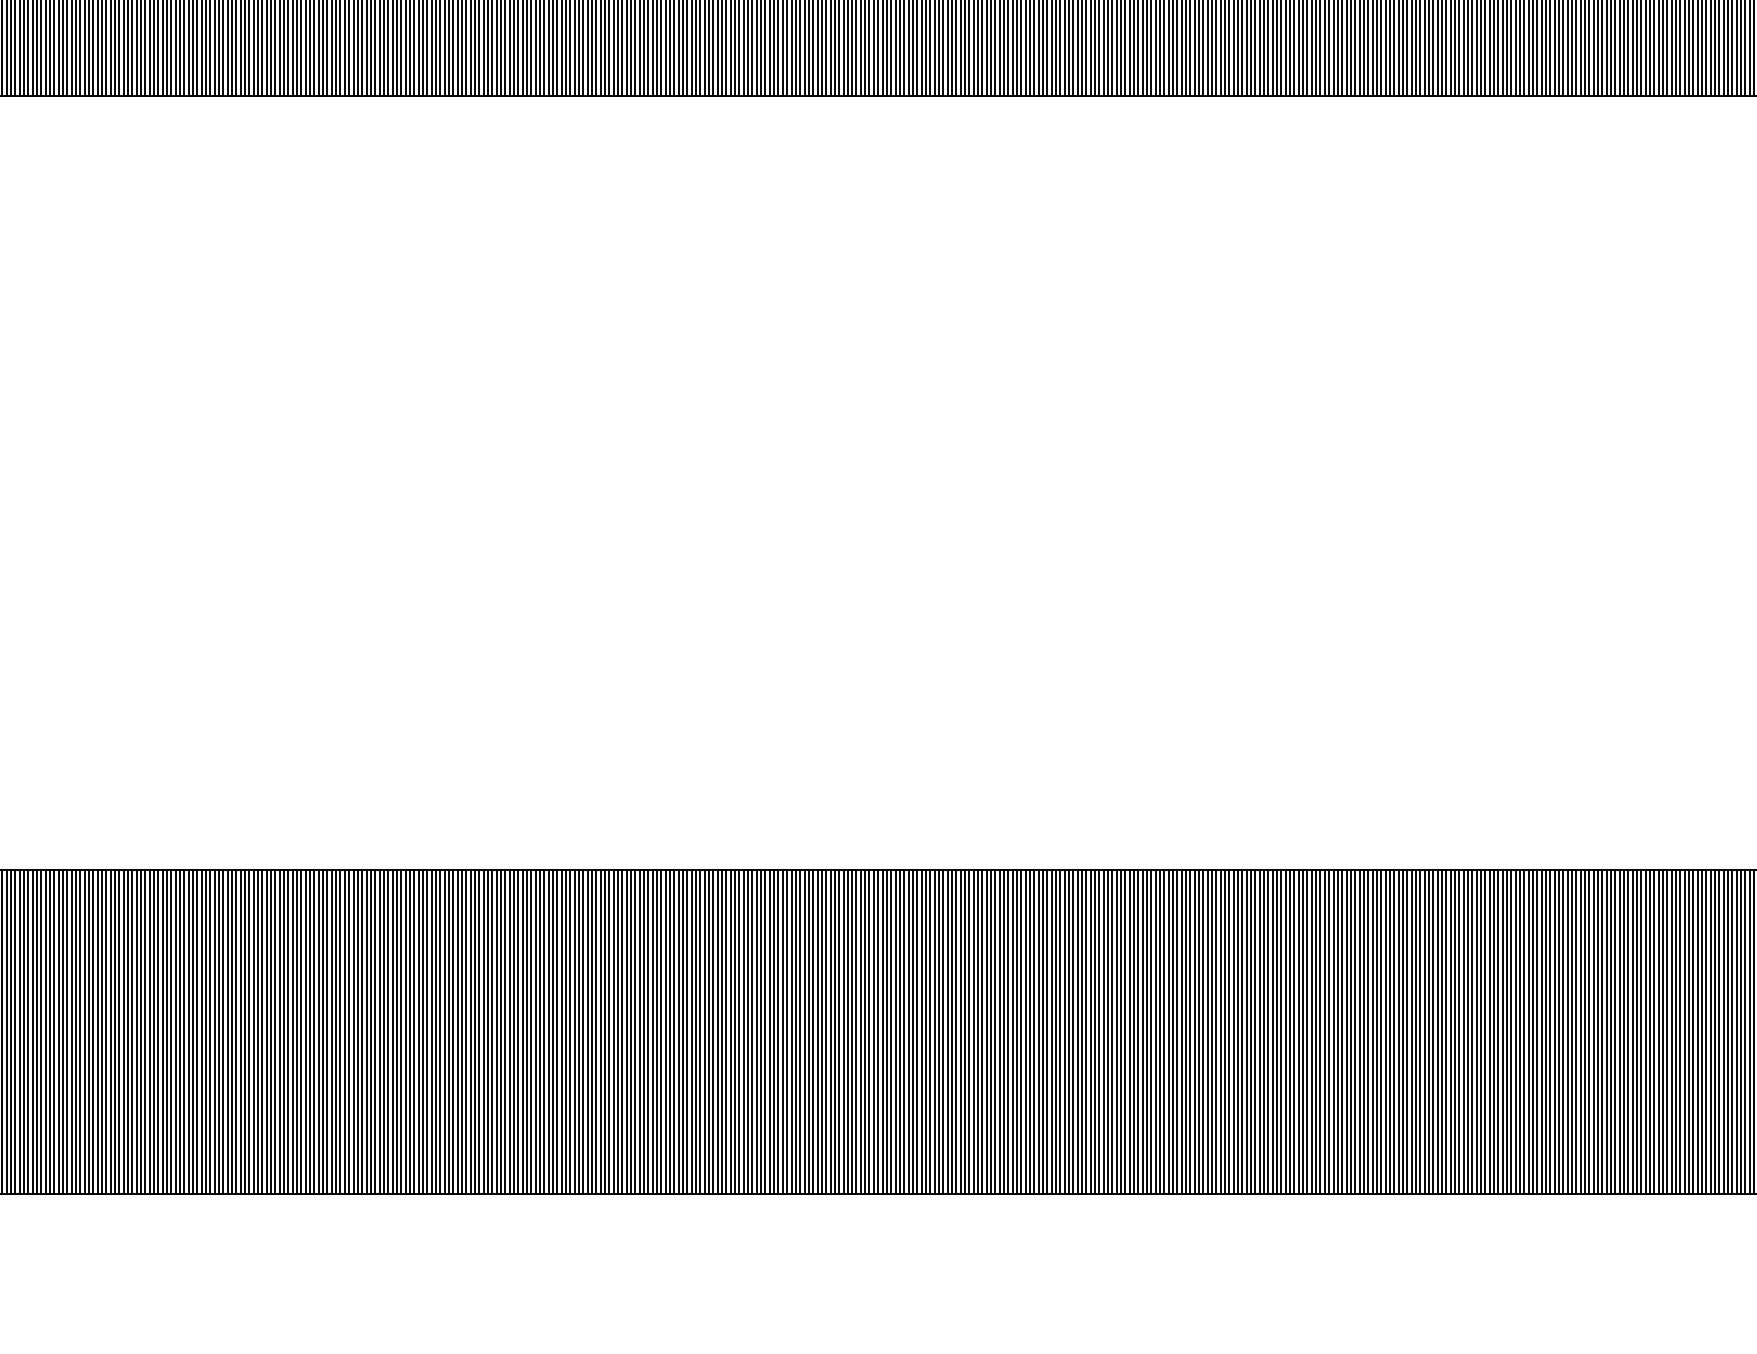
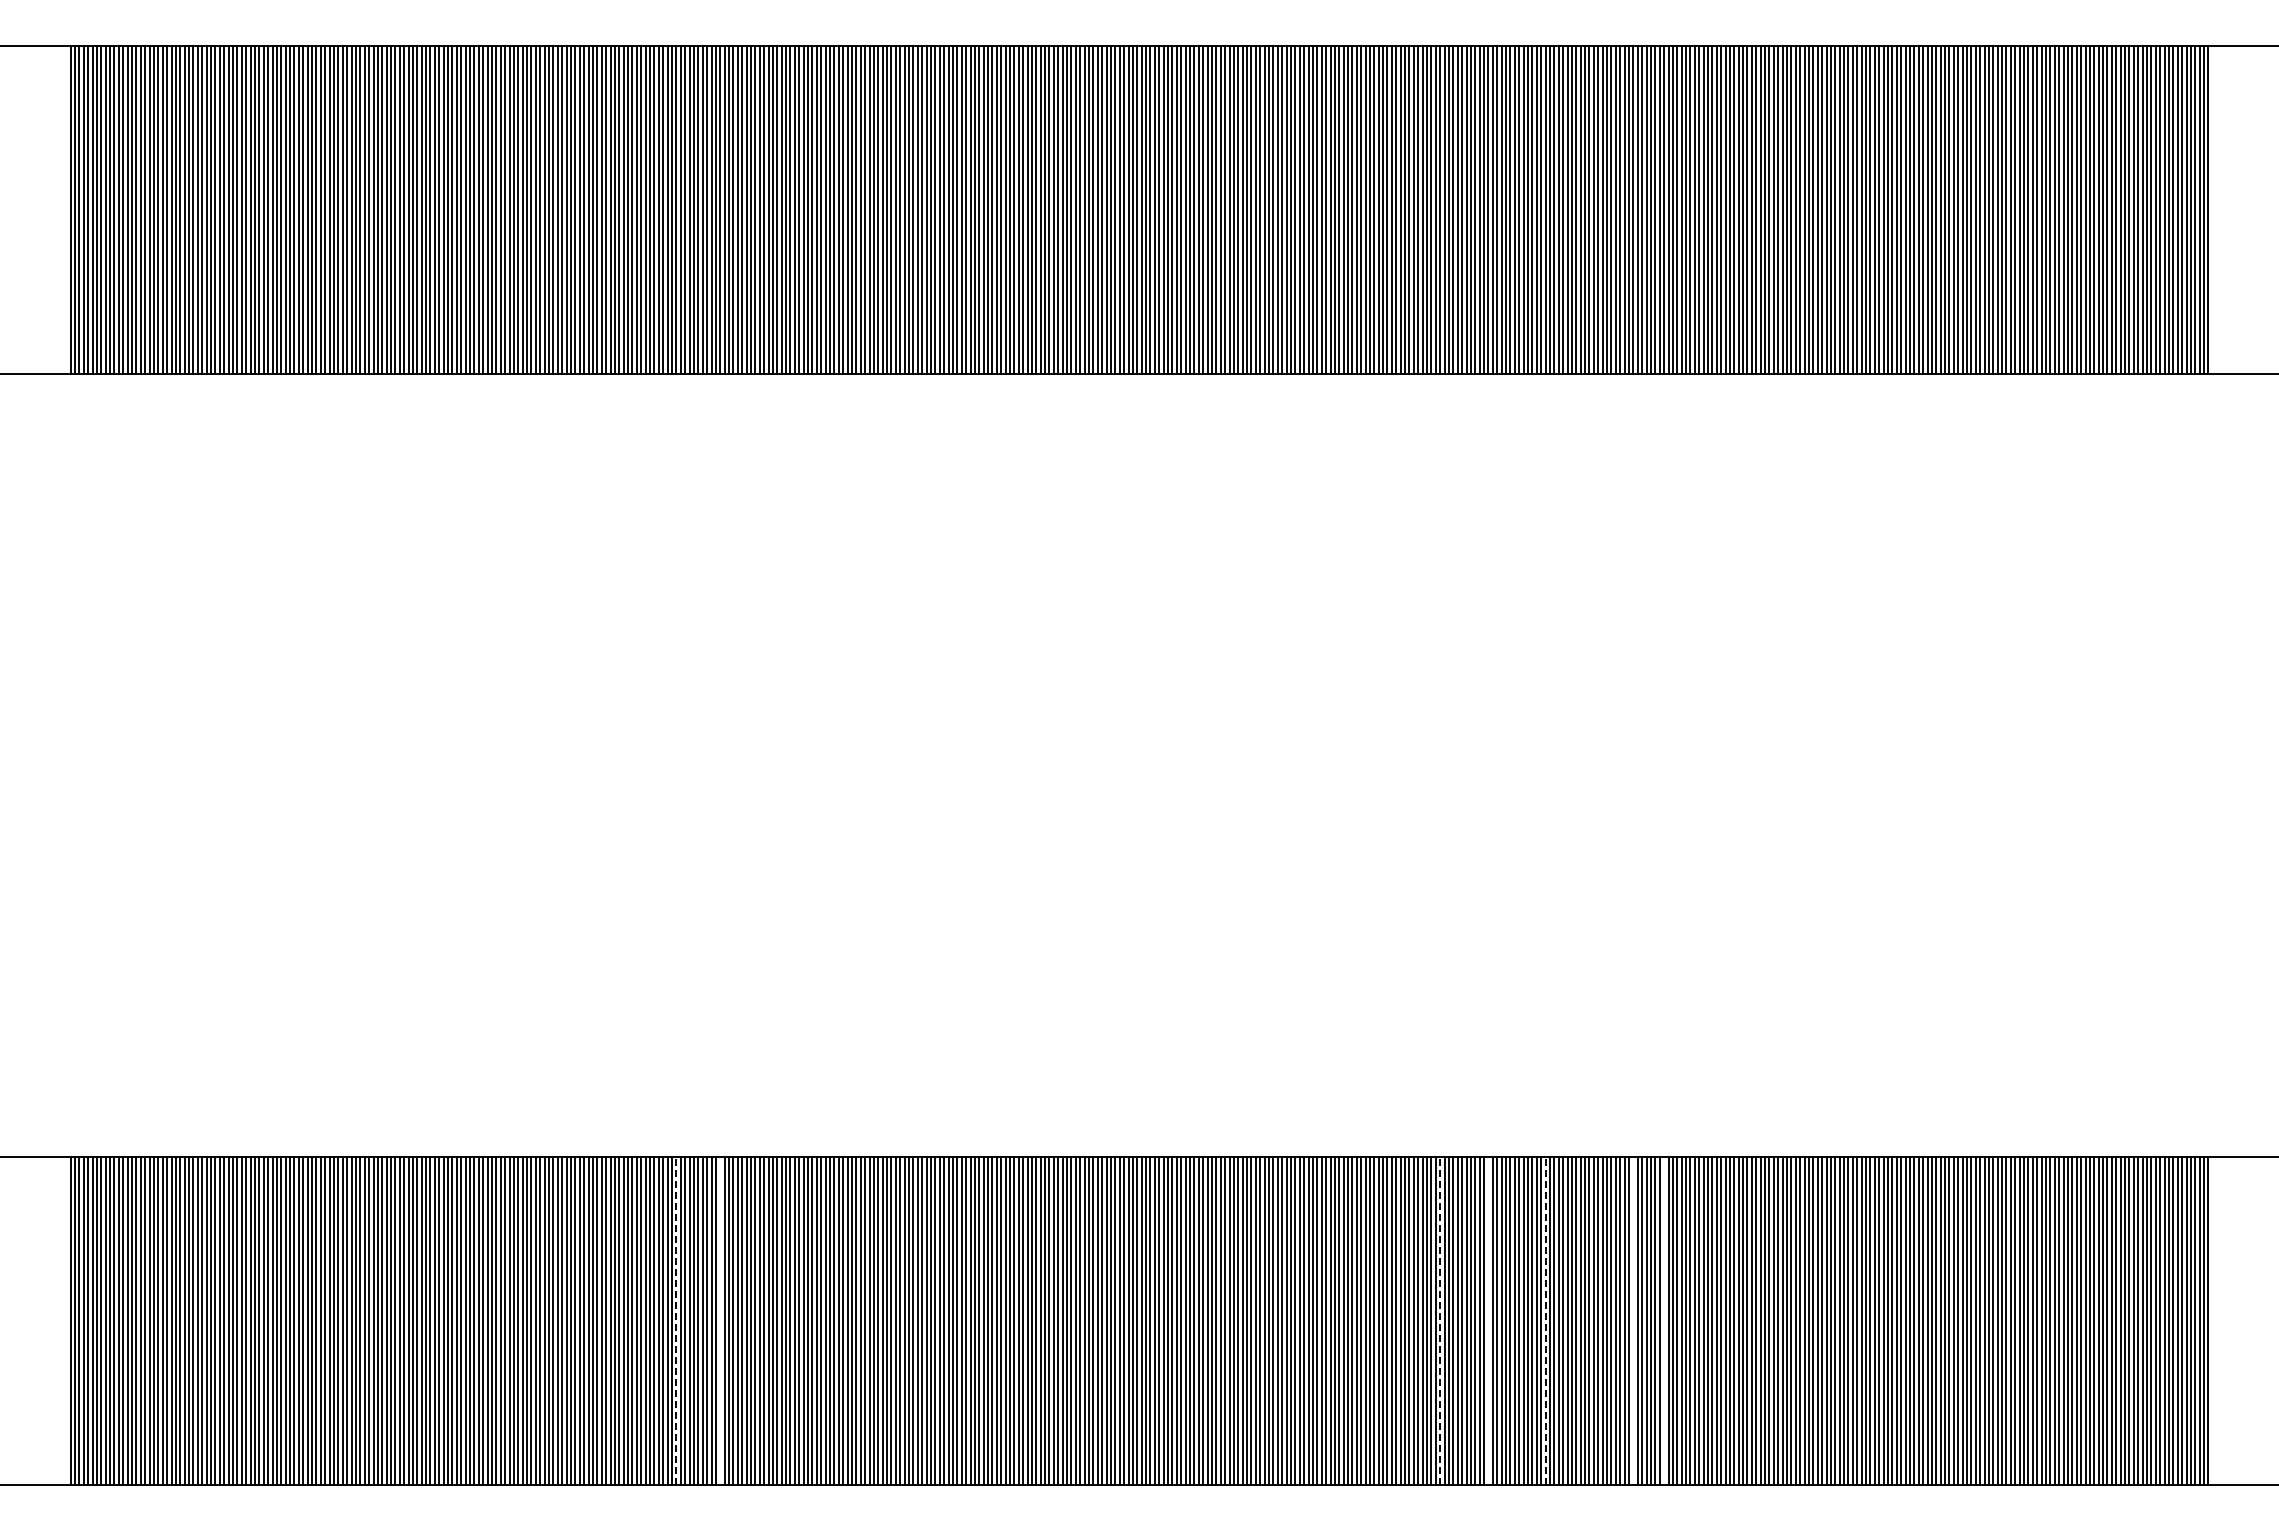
line: (444, 1031) -> (676, 1320), solid -> dashed
line: (488, 1031) -> (720, 1320), removed
line: (1199, 1031) -> (1440, 1320), solid -> dashed
line: (1246, 1031) -> (1488, 1320), removed
line: (1303, 1031) -> (1545, 1320), solid -> dashed
line: (1390, 1031) -> (1633, 1320), removed
line: (1420, 1031) -> (1664, 1320), removed

